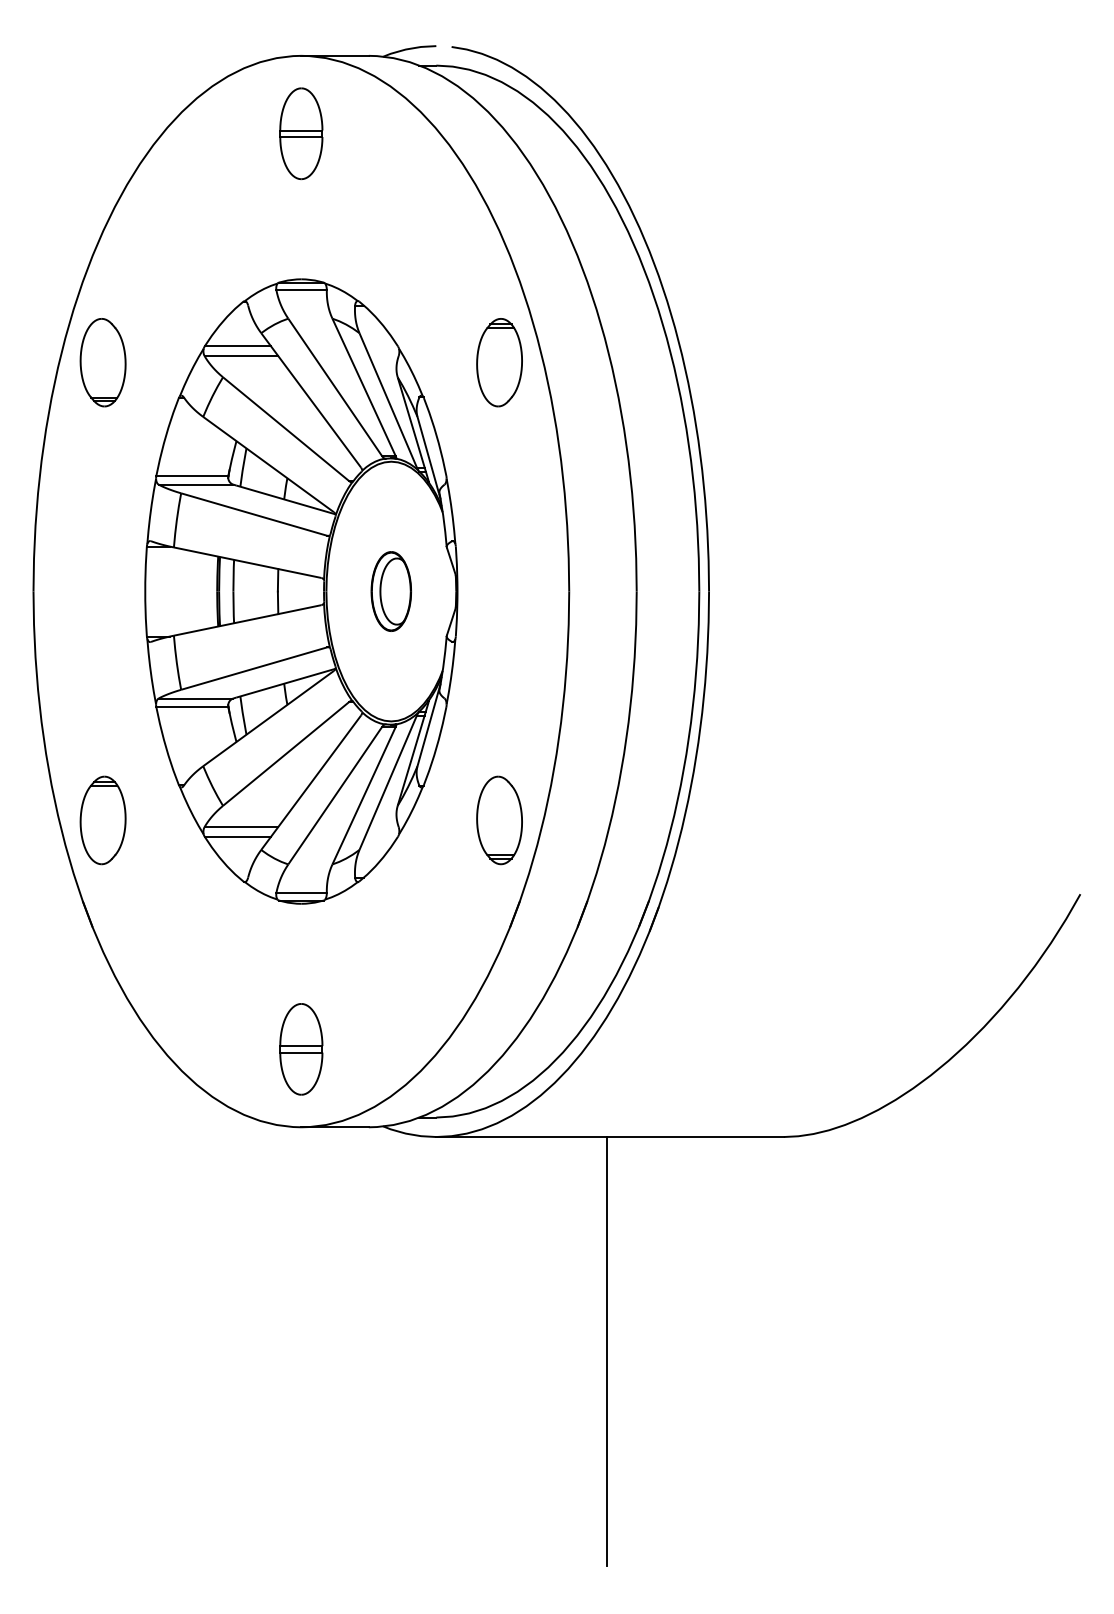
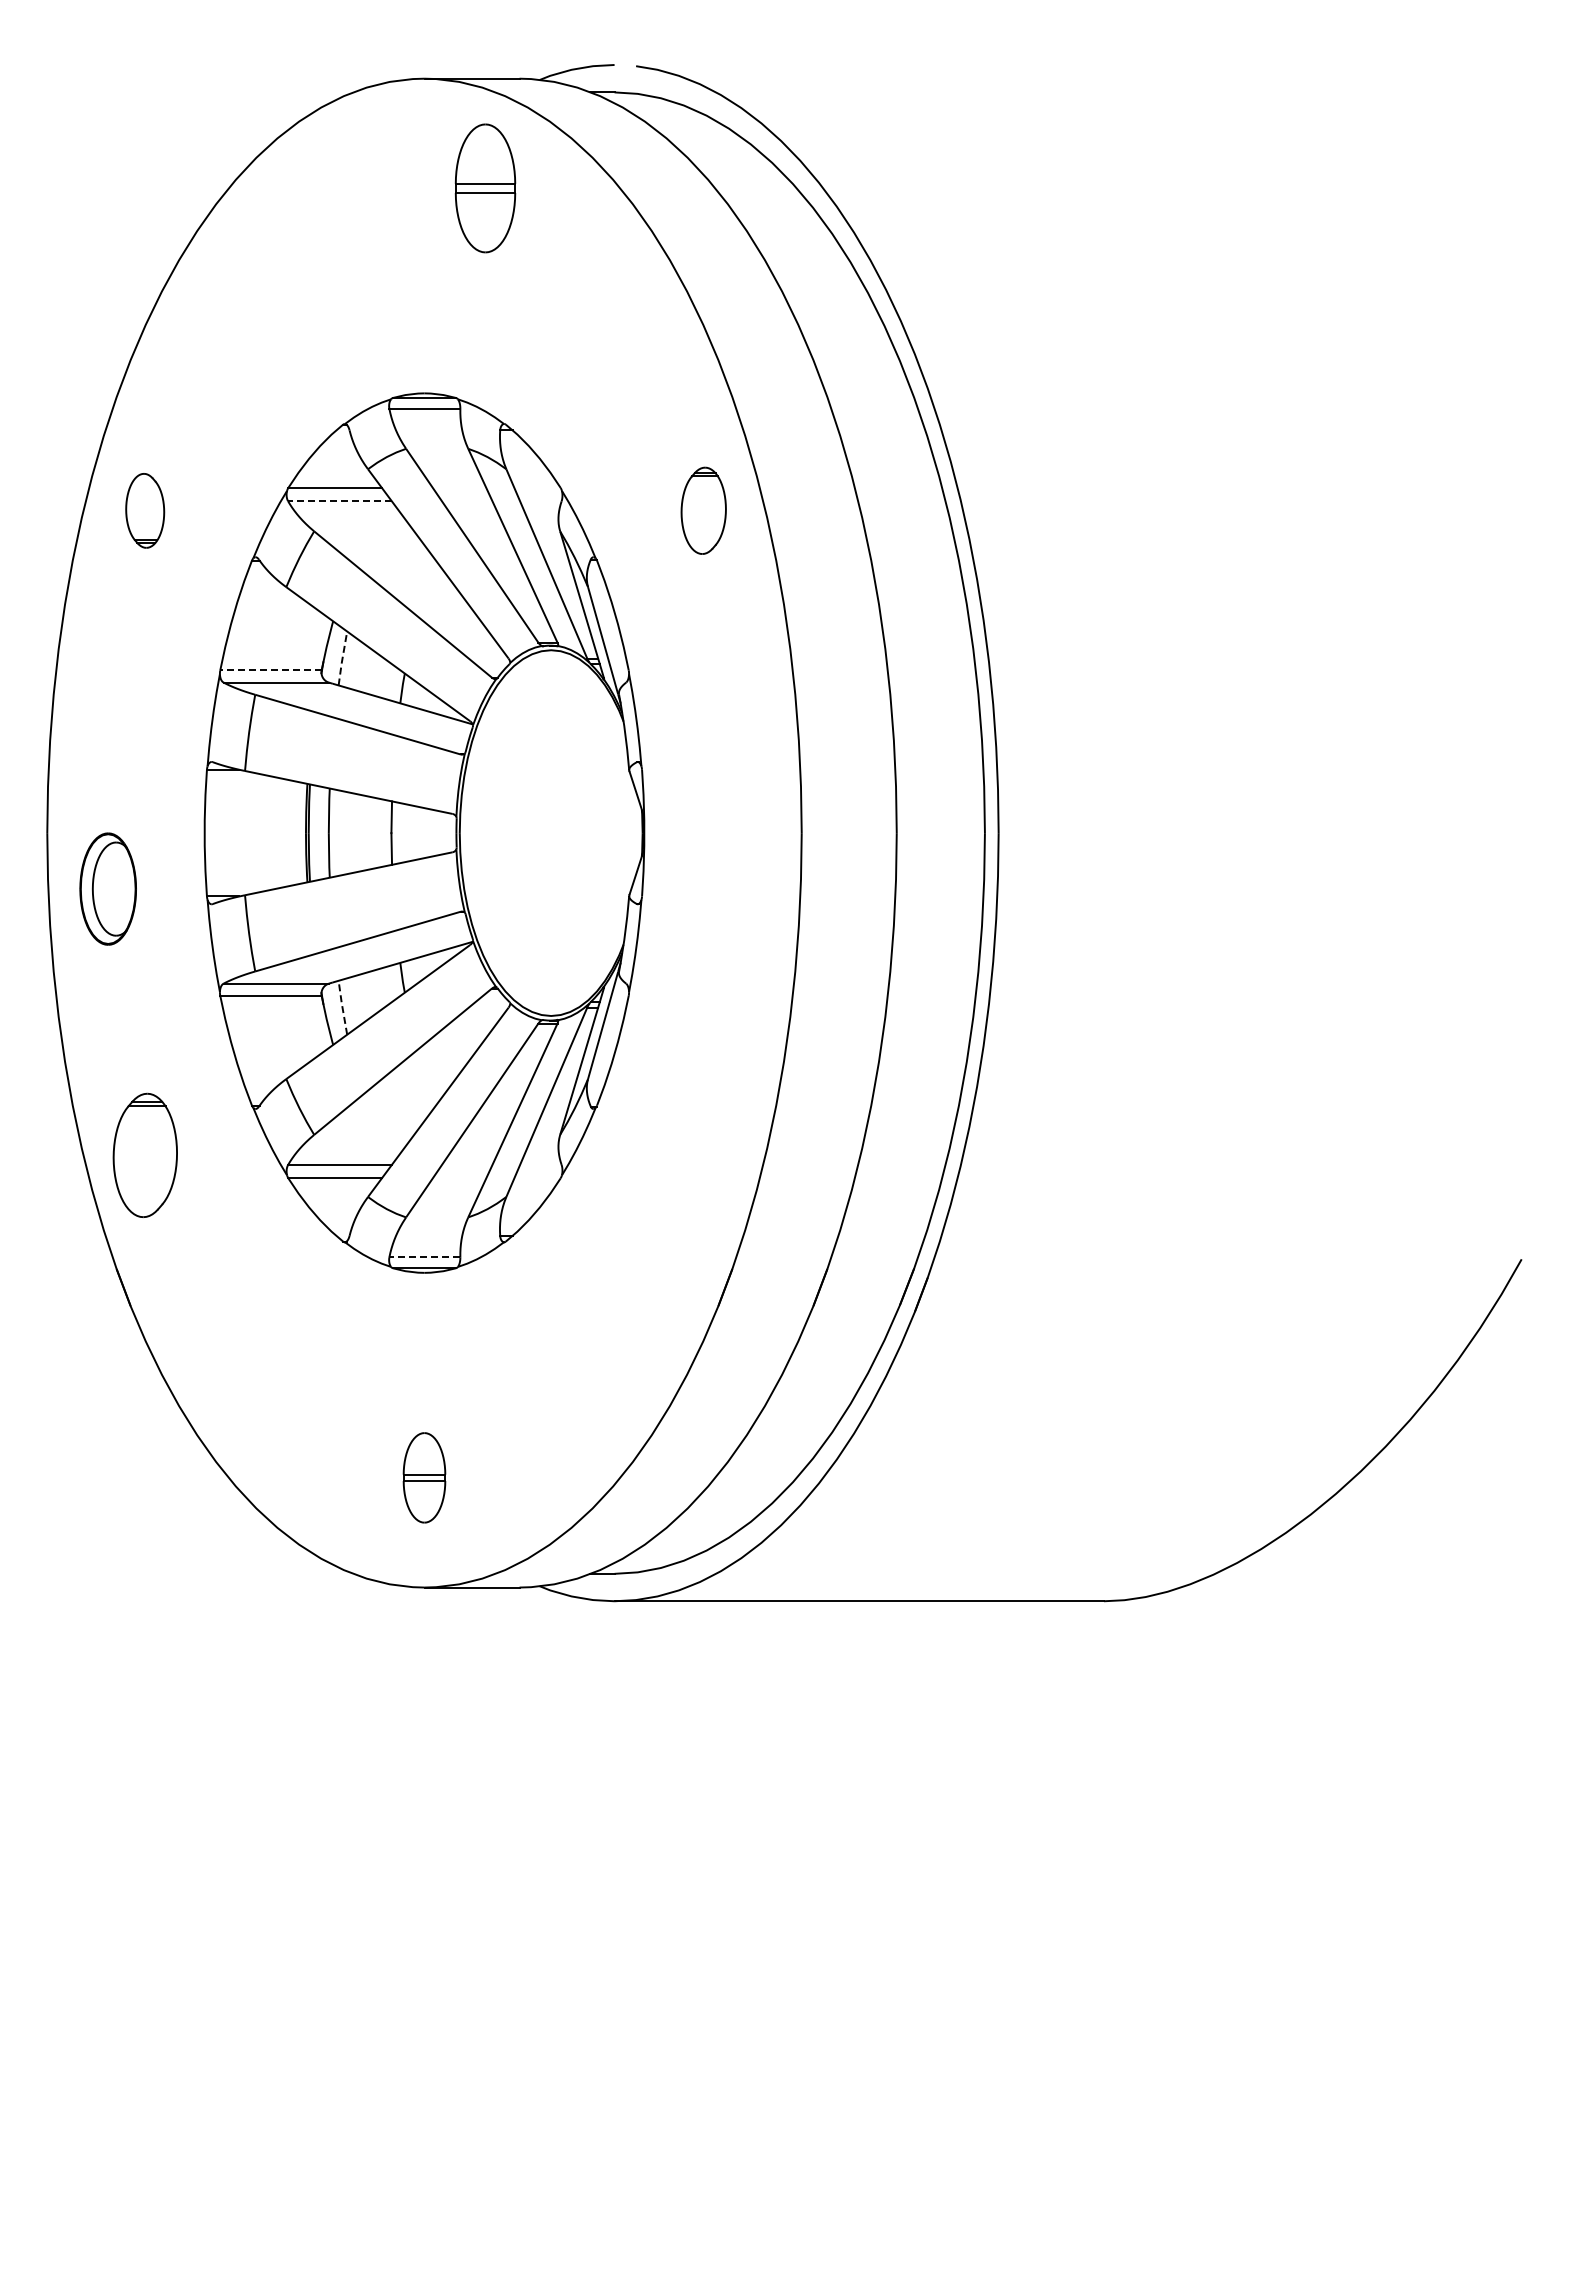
part: (301, 133) -> (485, 188), moved
line: (241, 356) -> (340, 501), solid -> dashed
part: (102, 362) -> (144, 510), size x0.6
part: (499, 362) -> (703, 510), size x0.7
line: (243, 467) -> (342, 658), solid -> dashed
line: (192, 476) -> (270, 670), solid -> dashed
part: (390, 591) -> (107, 888), moved
line: (243, 714) -> (342, 1006), solid -> dashed
part: (499, 819) -> (703, 1154), removed
line: (301, 892) -> (424, 1257), solid -> dashed
part: (301, 1049) -> (424, 1477), size x0.7
line: (607, 1350) -> (855, 1902), removed

